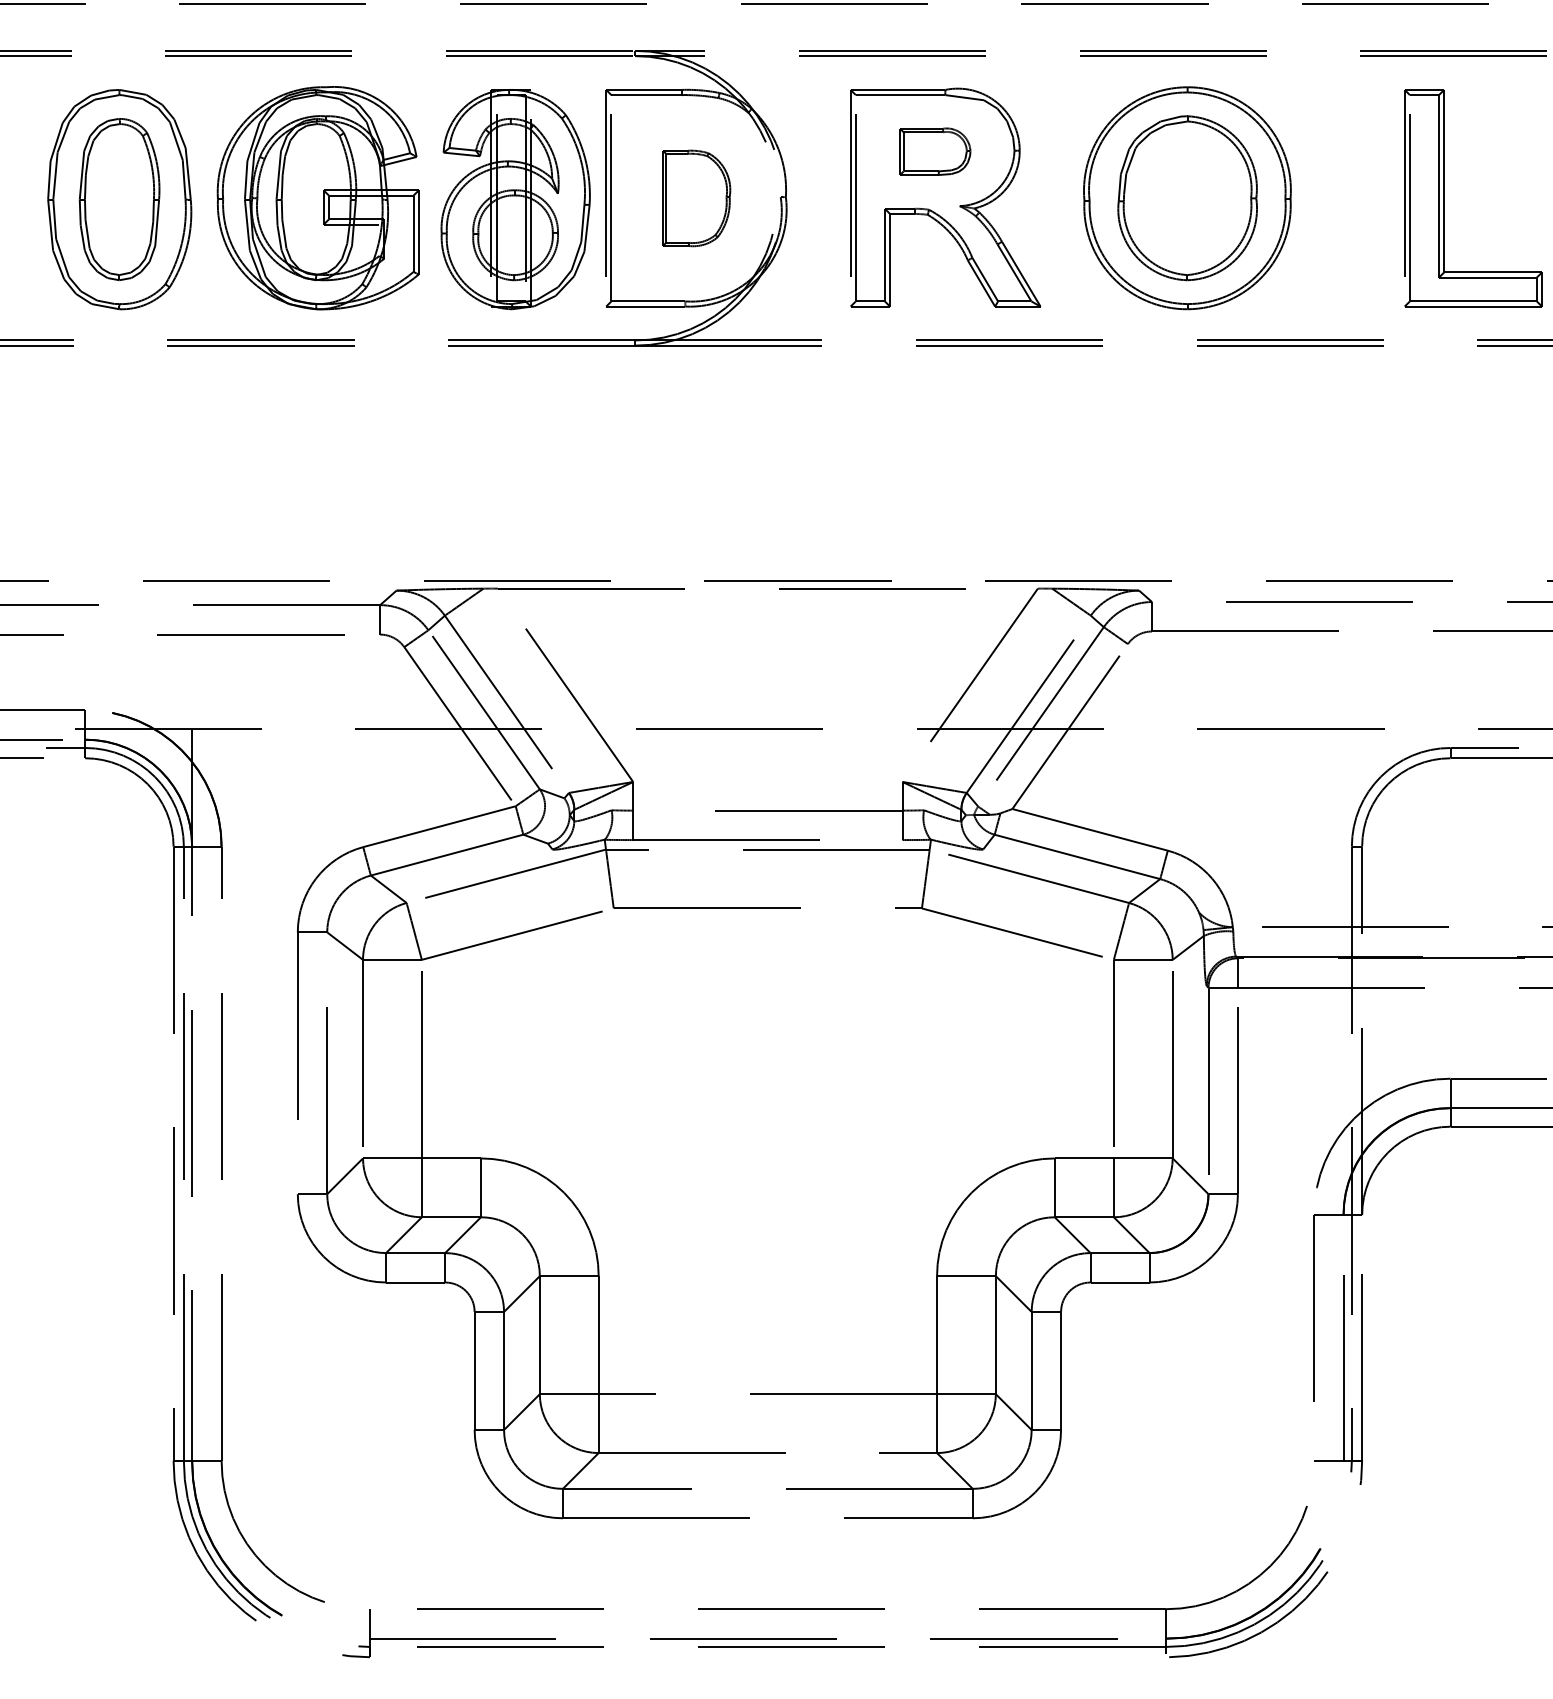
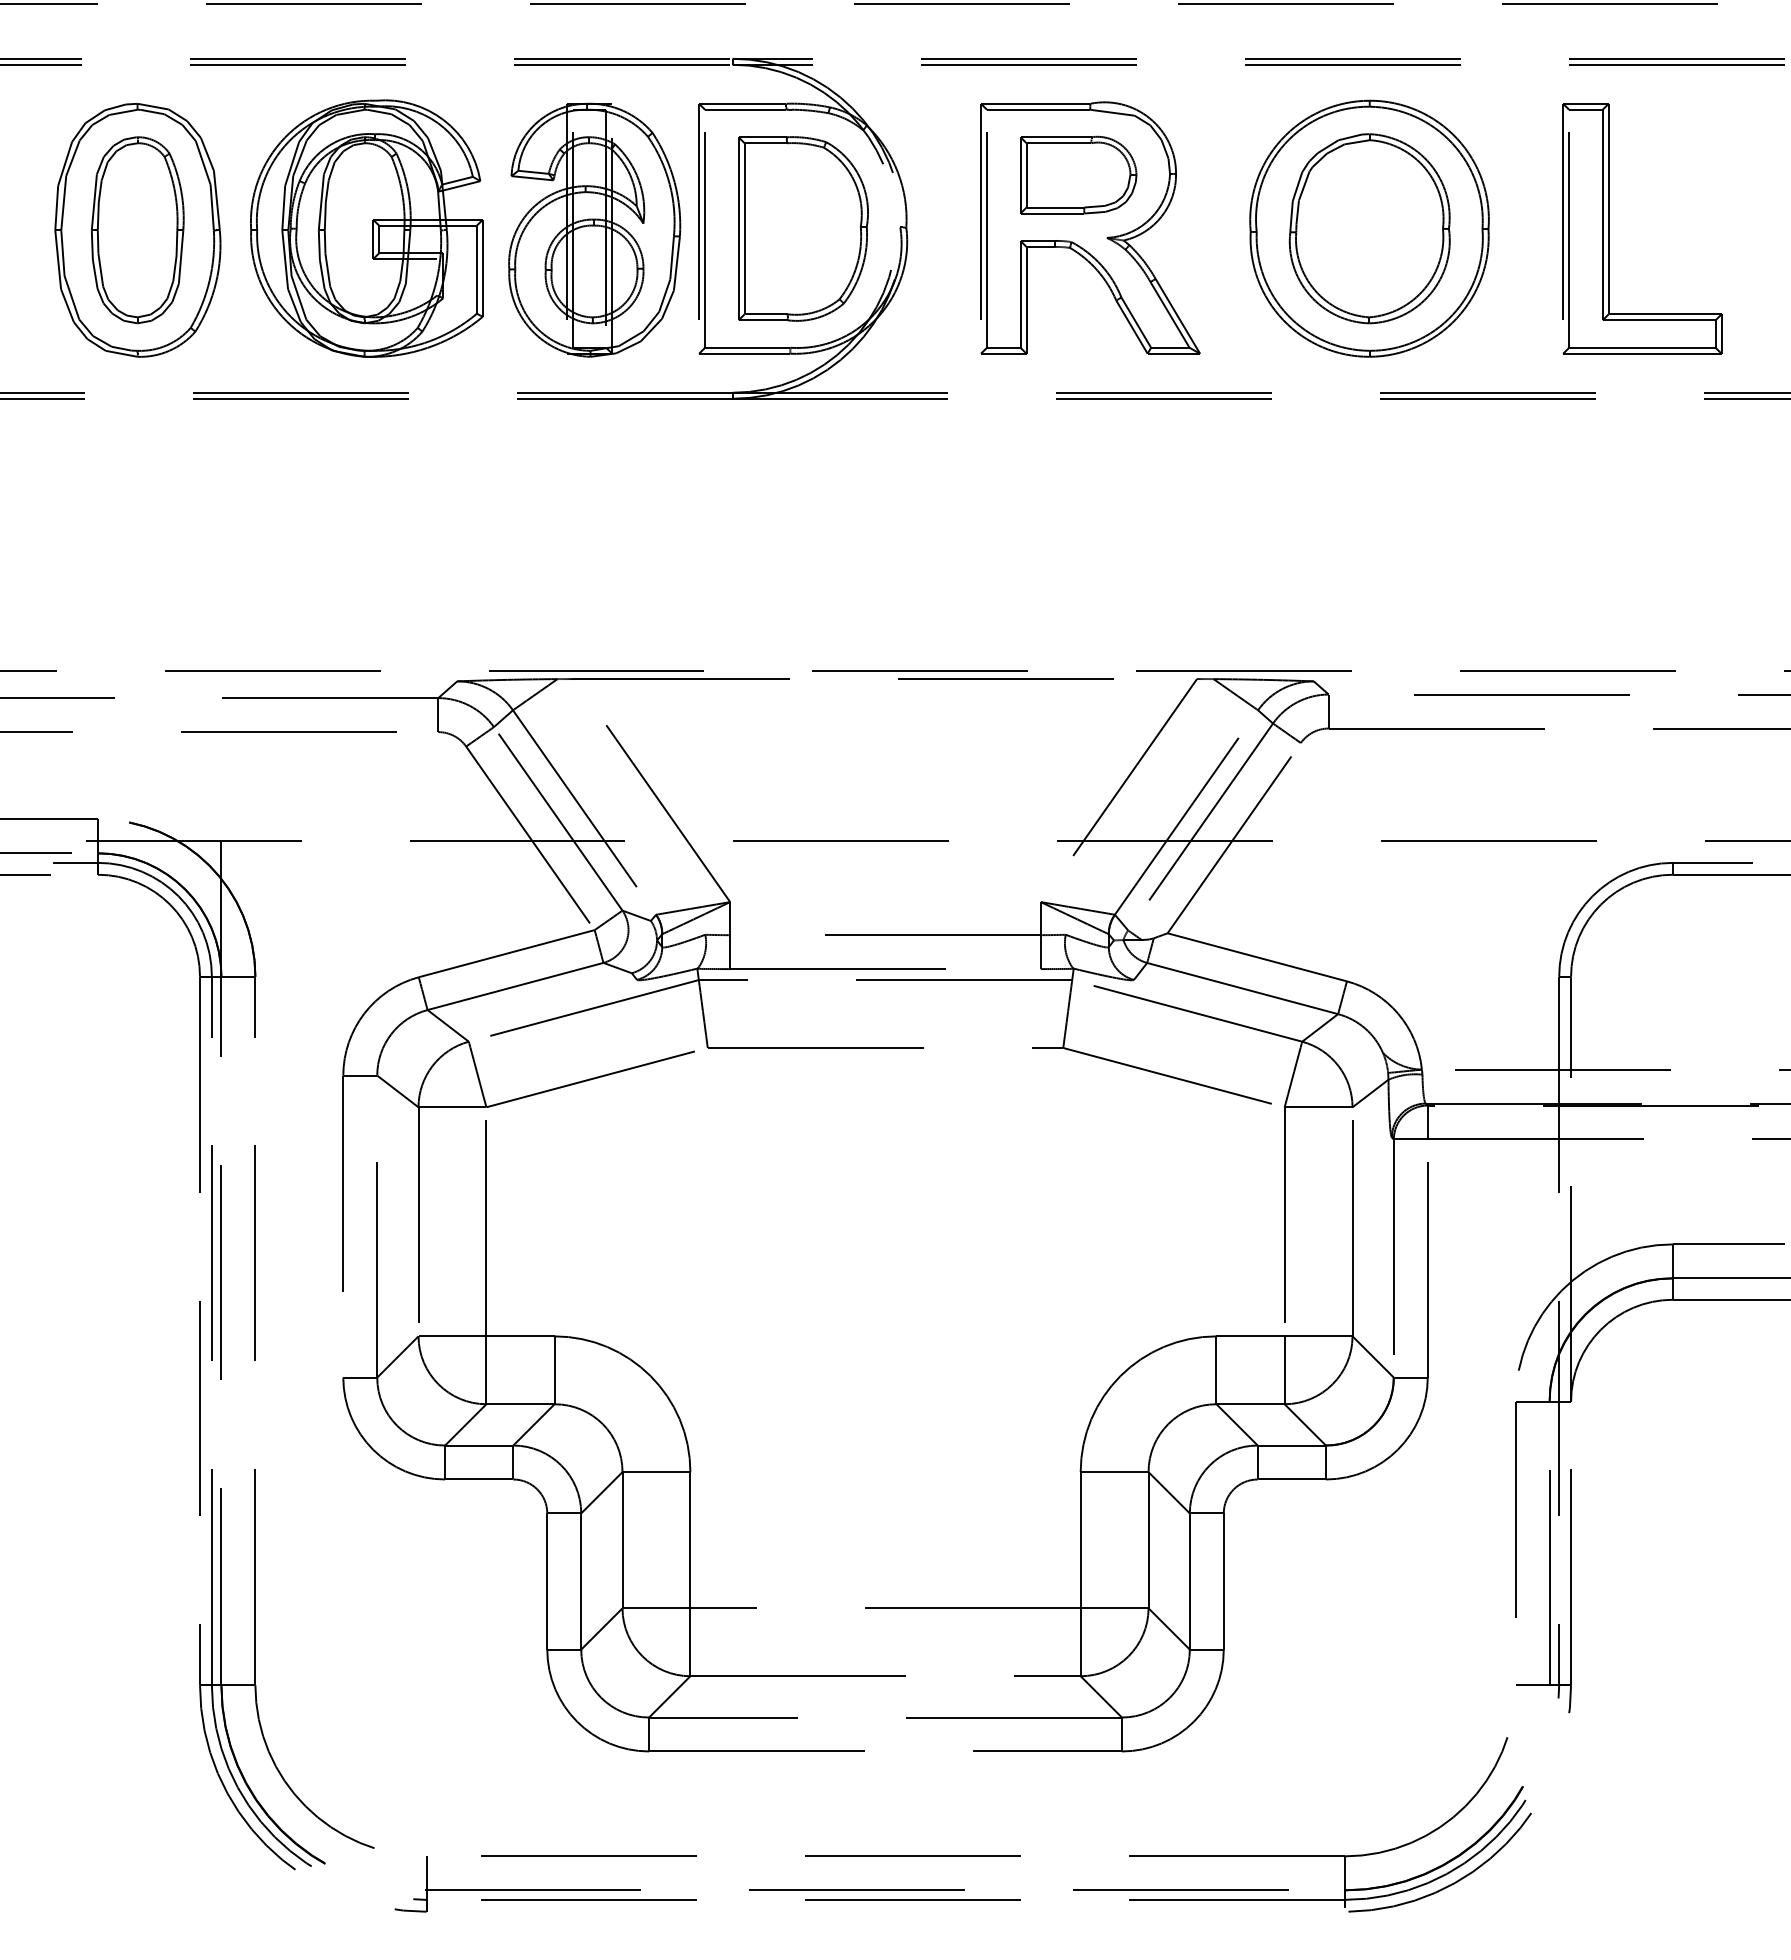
part: (935, 151) -> (1078, 174), size x1.43
part: (696, 198) -> (803, 228), size x1.67
part: (1444, 198) -> (1609, 228), moved

